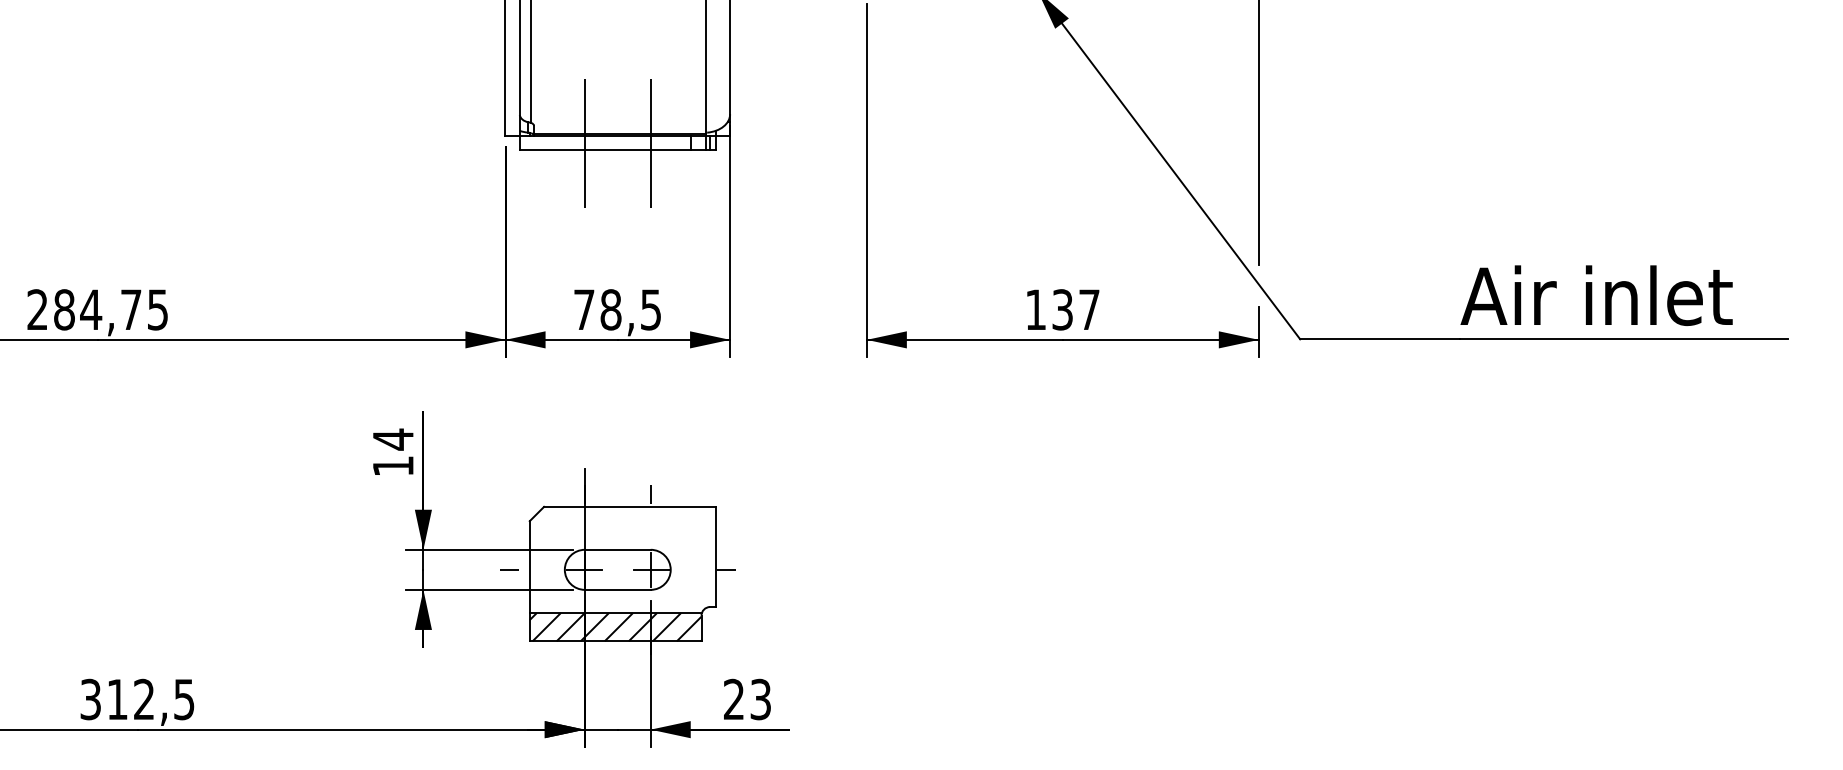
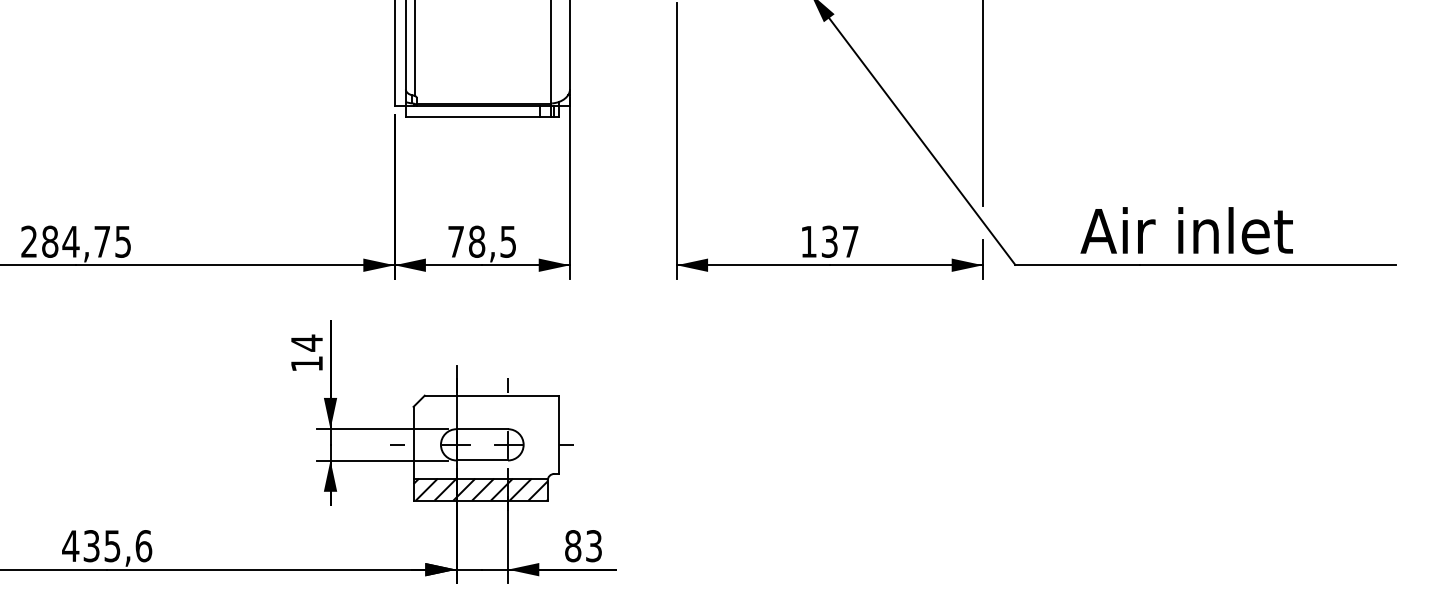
line: (584, 142) -> (456, 111), removed
line: (651, 142) -> (508, 111), removed
text: (1596, 295) -> (1186, 230), moved
text: (137, 700) -> (107, 546), 312,5 -> 435,6
text: (734, 700) -> (573, 546), 23 -> 83

